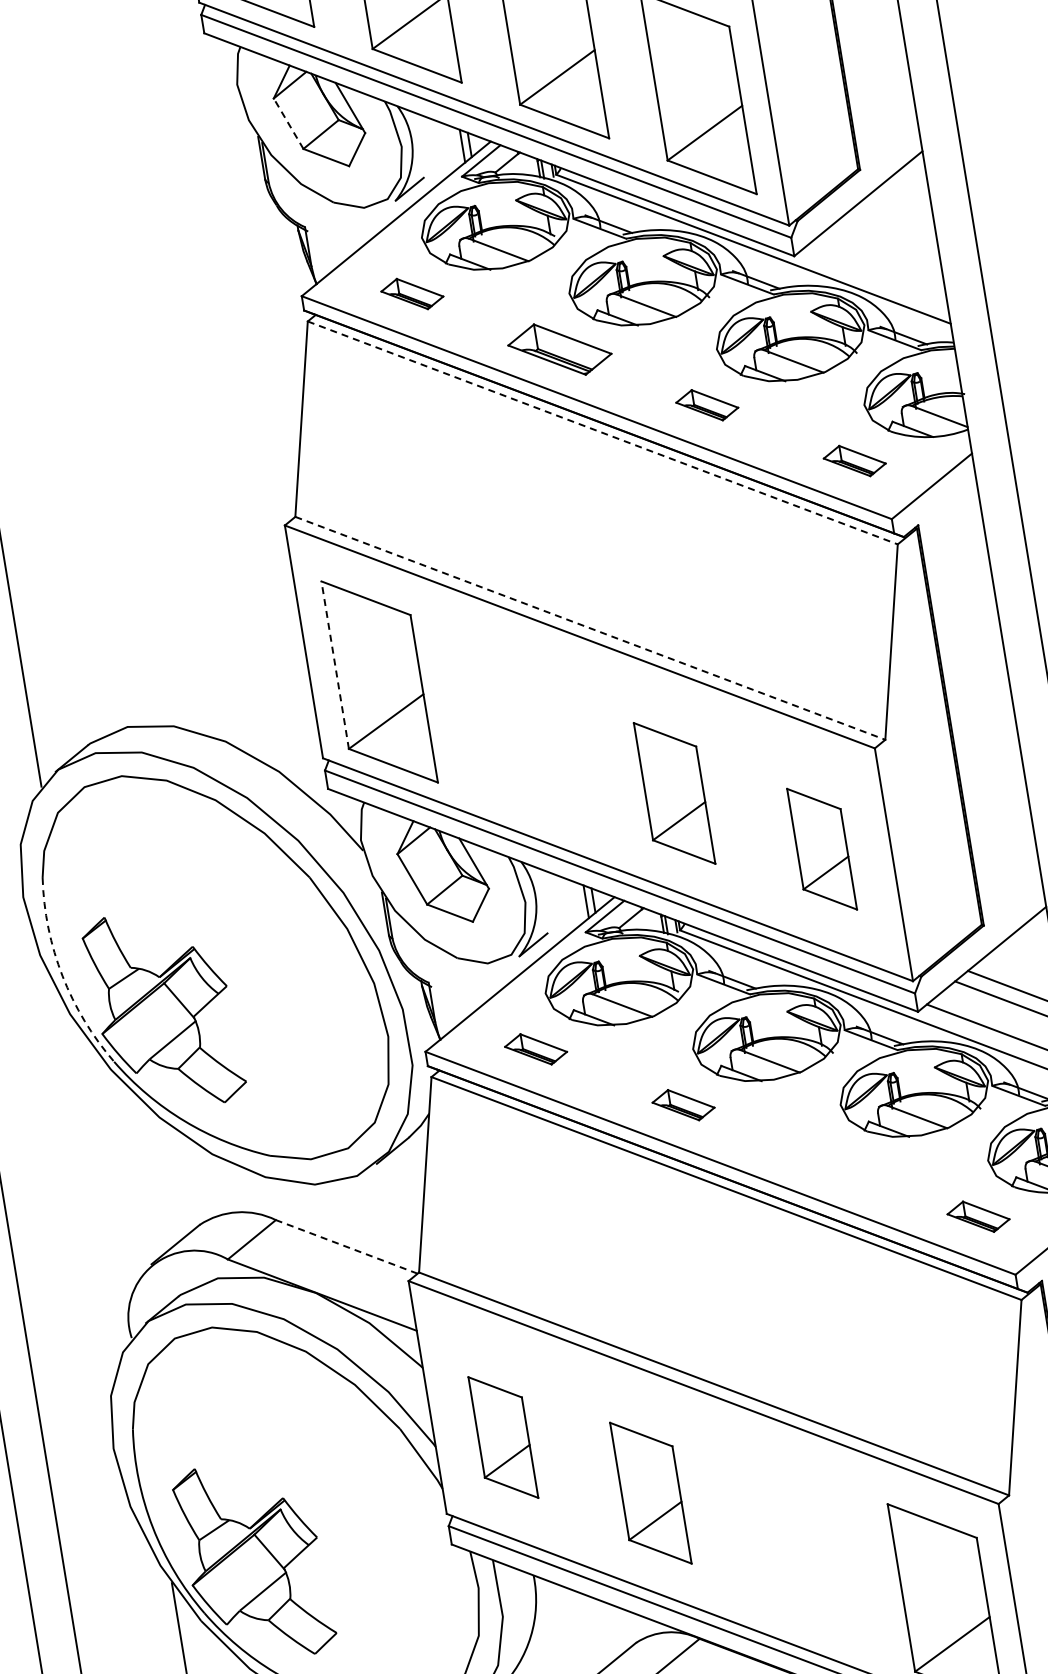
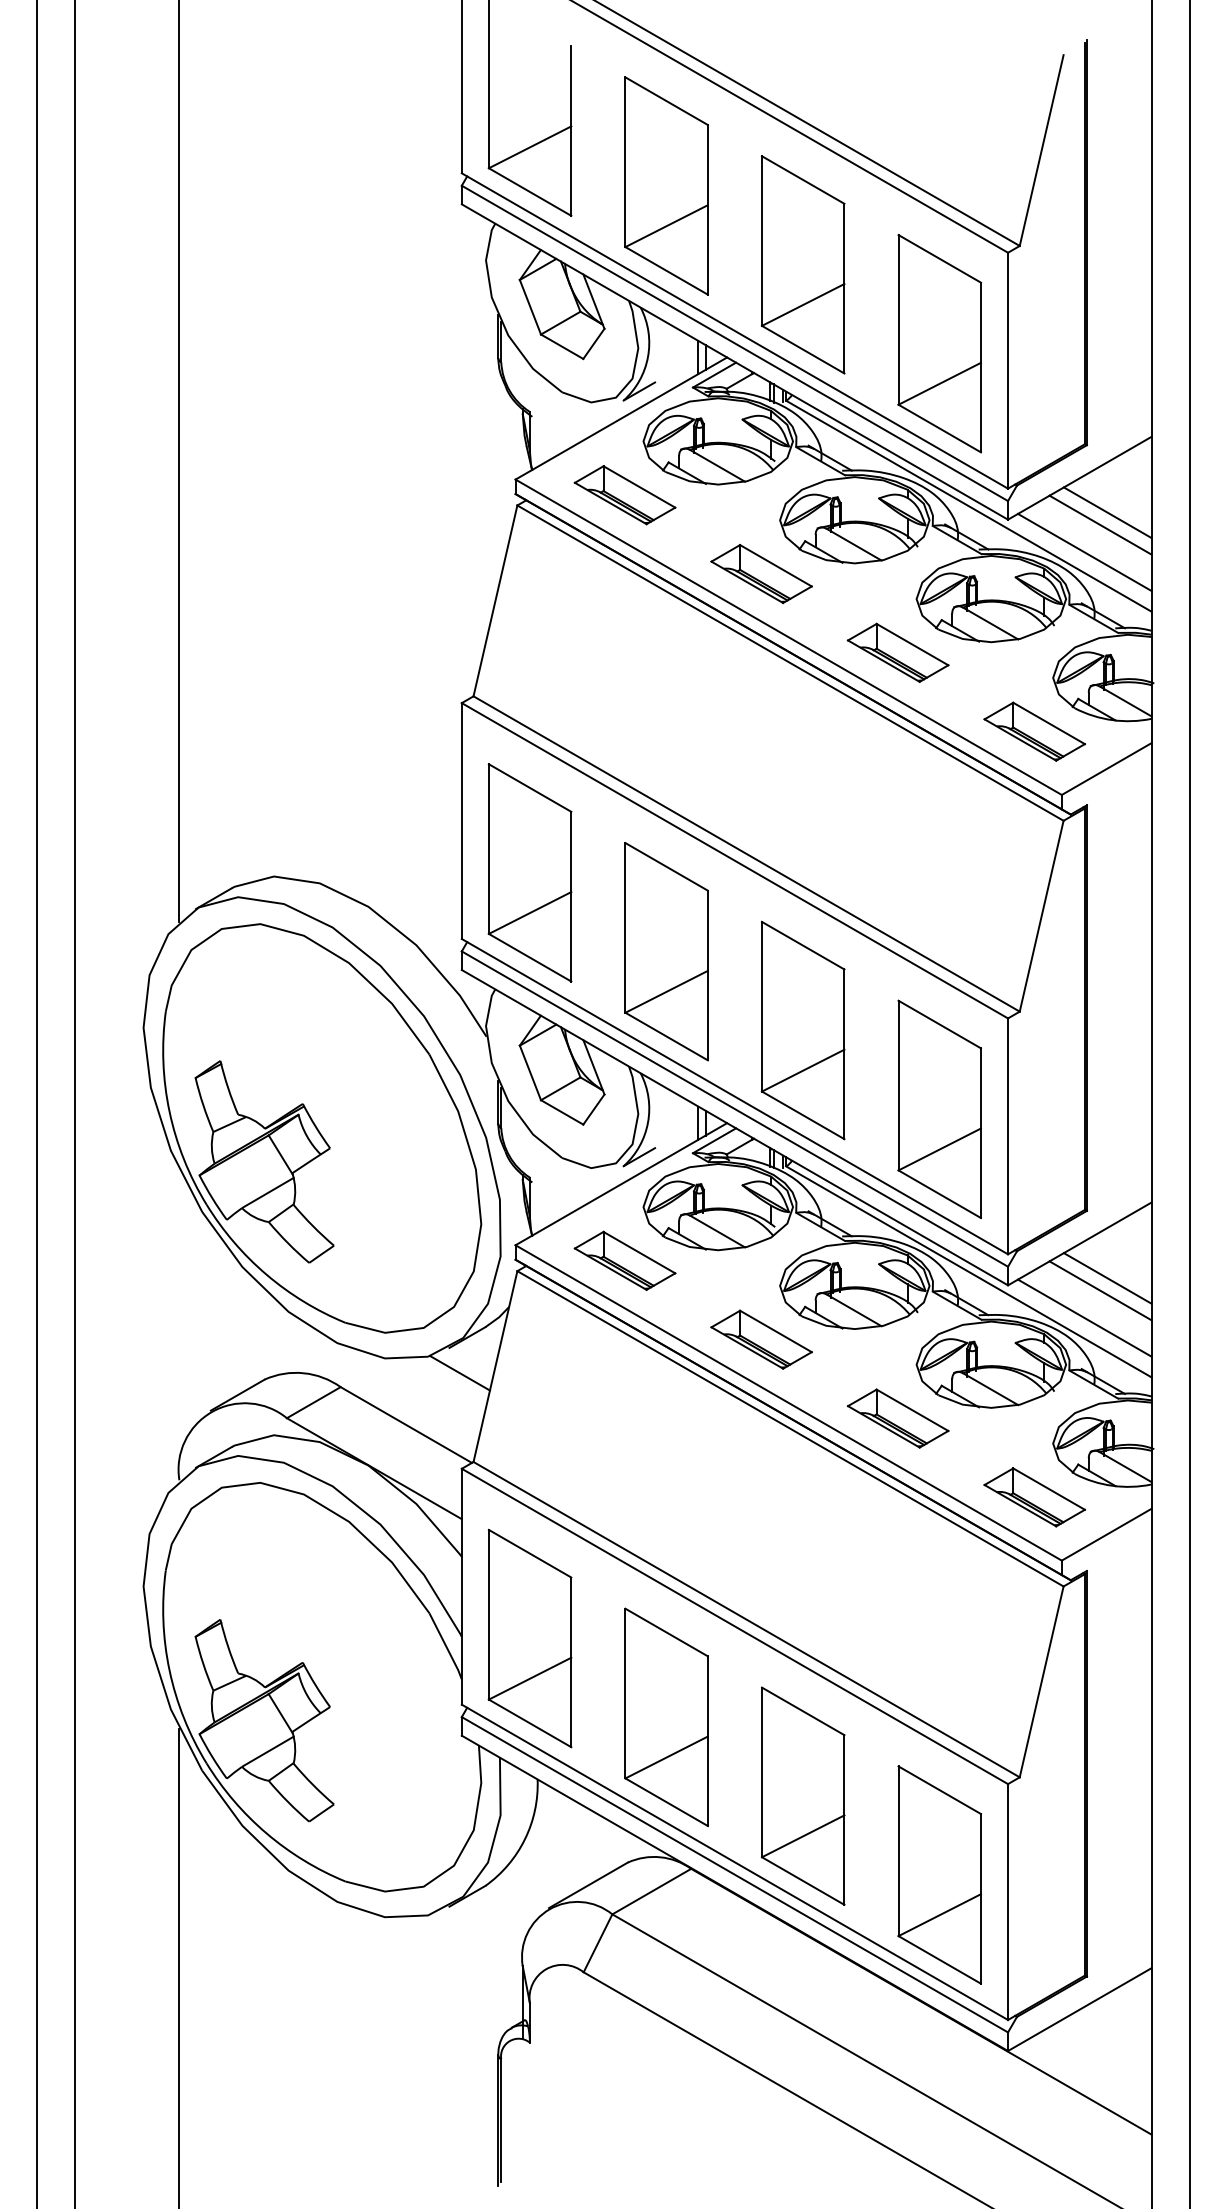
line: (288, 122) -> (530, 306), dashed -> solid
line: (891, 233) -> (1107, 512), added
line: (886, 246) -> (1100, 524), added
line: (874, 275) -> (1084, 551), added
part: (411, 294) -> (624, 495), size x1.67
part: (706, 405) -> (897, 652), size x1.67
line: (602, 433) -> (790, 663), dashed -> solid
part: (854, 460) -> (1034, 731), size x1.67
line: (591, 628) -> (747, 854), dashed -> solid
line: (334, 665) -> (488, 849), dashed -> solid
part: (527, 737) -> (666, 951), added
part: (673, 793) -> (802, 1030), size x1.43
part: (821, 849) -> (939, 1109), size x1.67
arc: (62, 975) -> (169, 1111), dashed -> solid
part: (535, 1049) -> (624, 1260), size x1.67
part: (683, 1105) -> (761, 1339), size x1.67
part: (831, 1160) -> (898, 1418), added
line: (390, 1187) -> (459, 1373), added
part: (978, 1216) -> (1034, 1497), size x1.67
line: (347, 1247) -> (406, 1425), dashed -> solid
part: (502, 1437) -> (529, 1638), size x1.67
part: (650, 1492) -> (666, 1716), size x1.43
part: (797, 1548) -> (802, 1795), added

